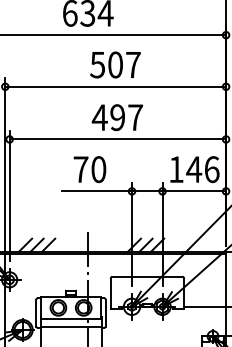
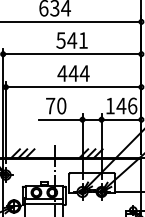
text: (123, 64) -> (77, 40), 507 -> 541
text: (125, 117) -> (78, 73), 497 -> 444

